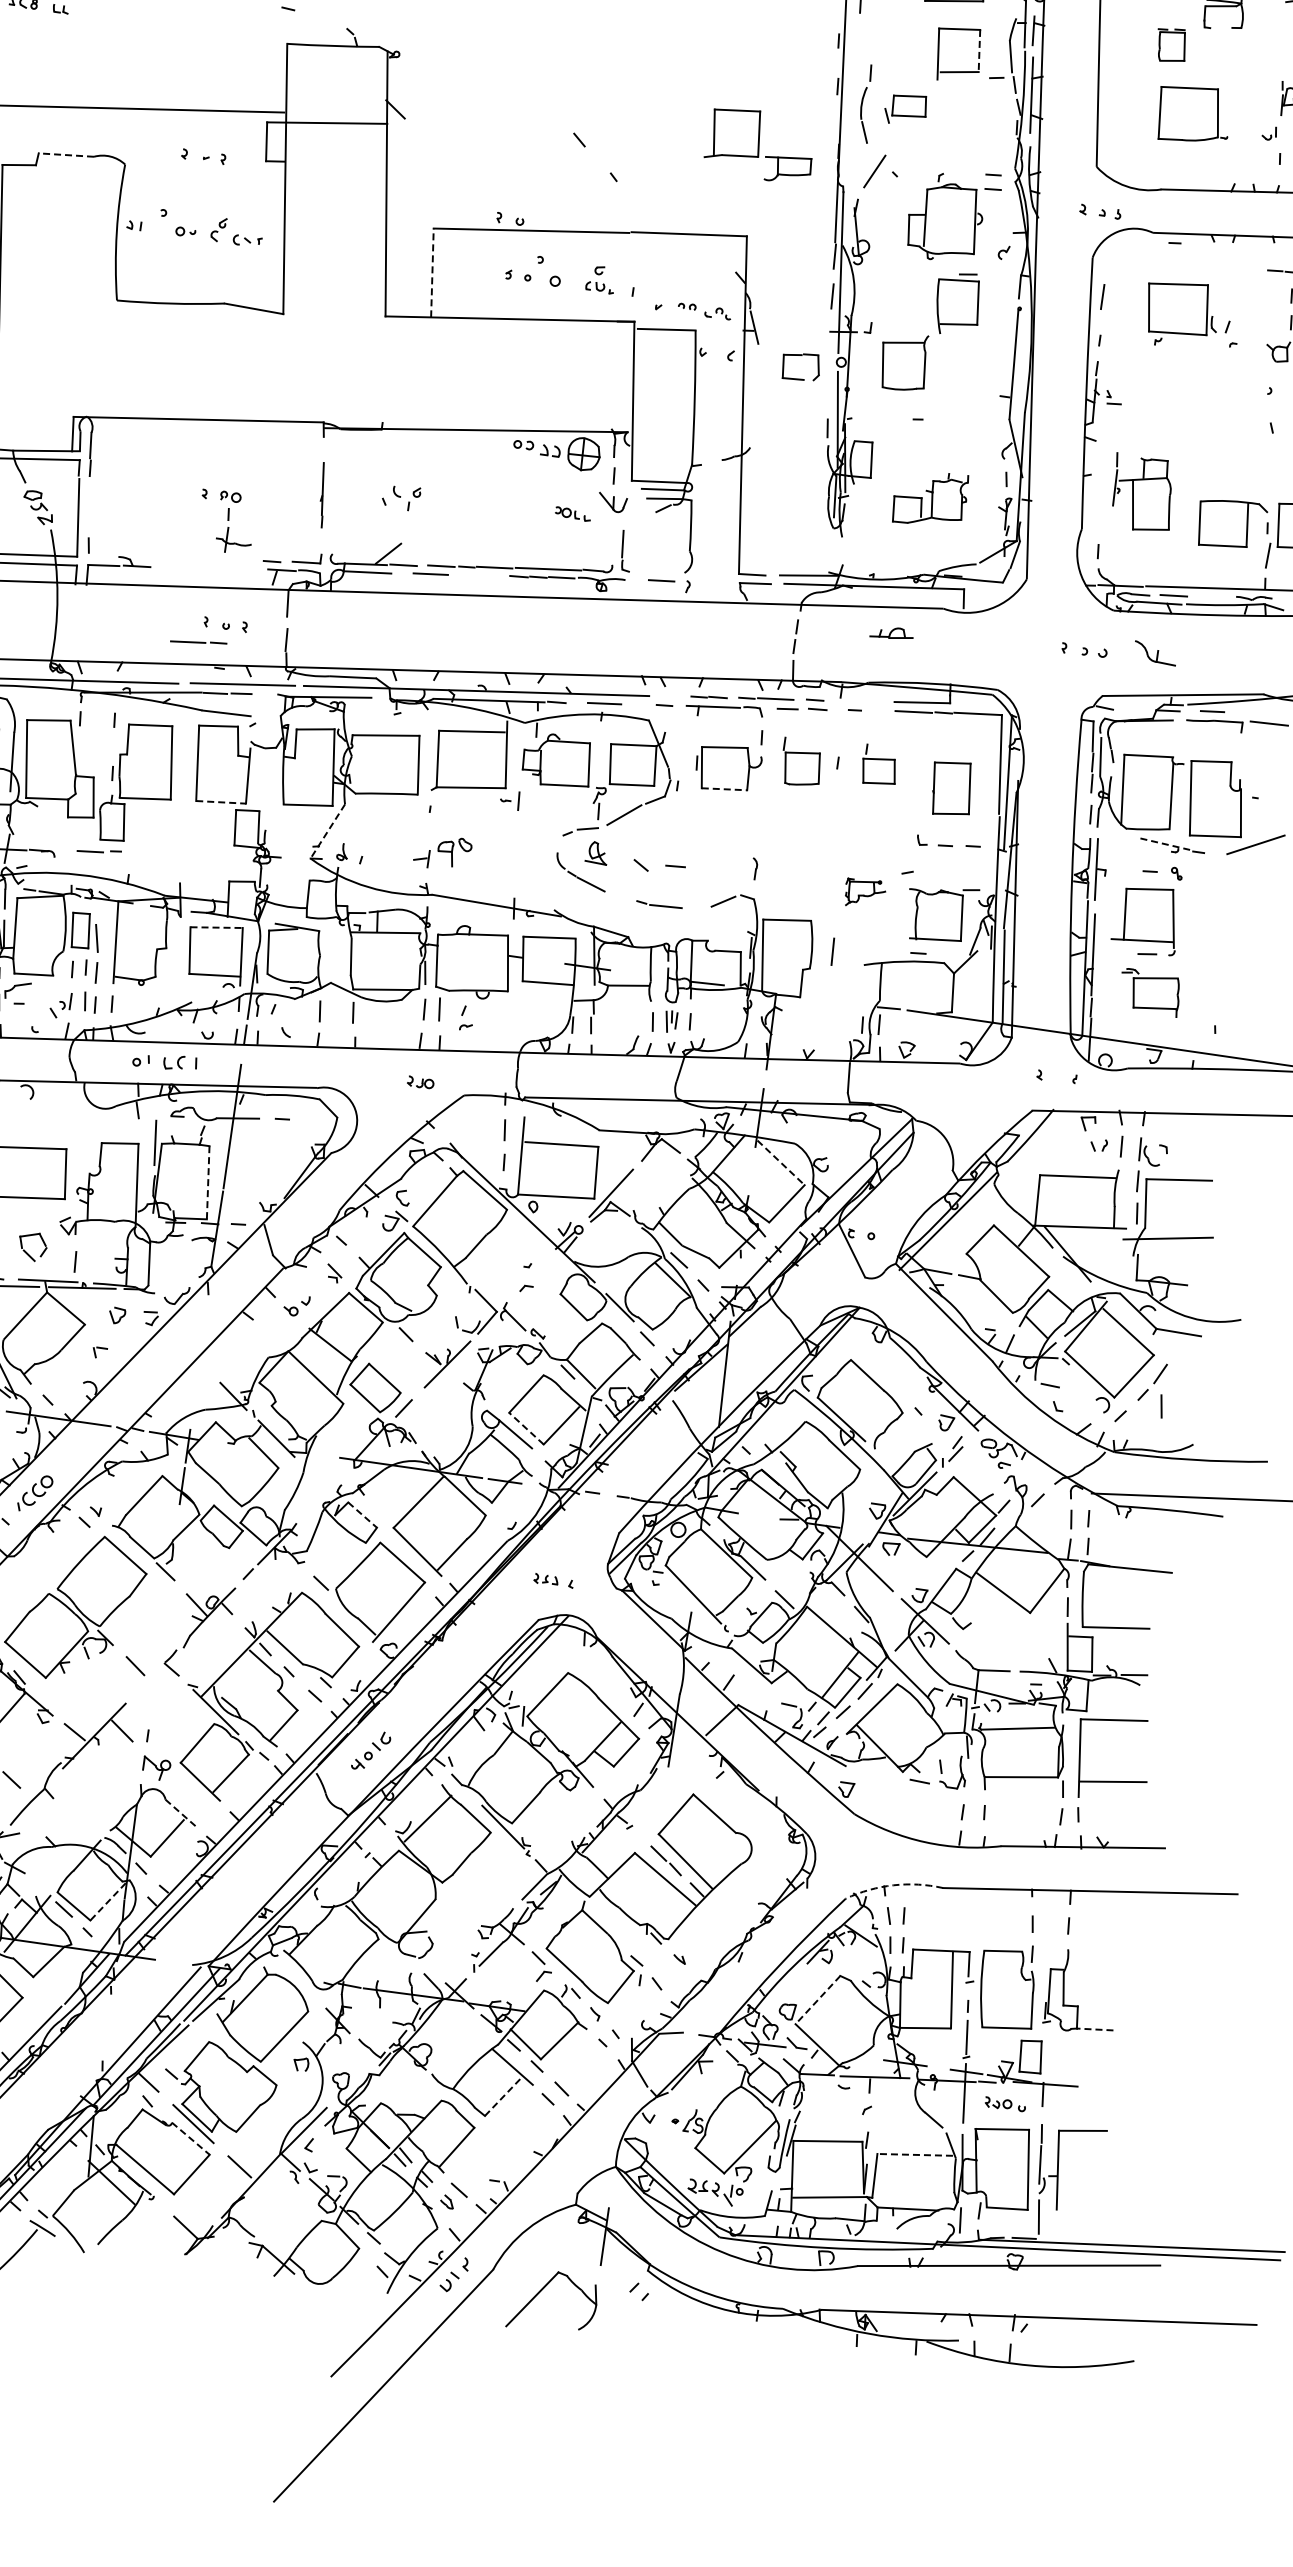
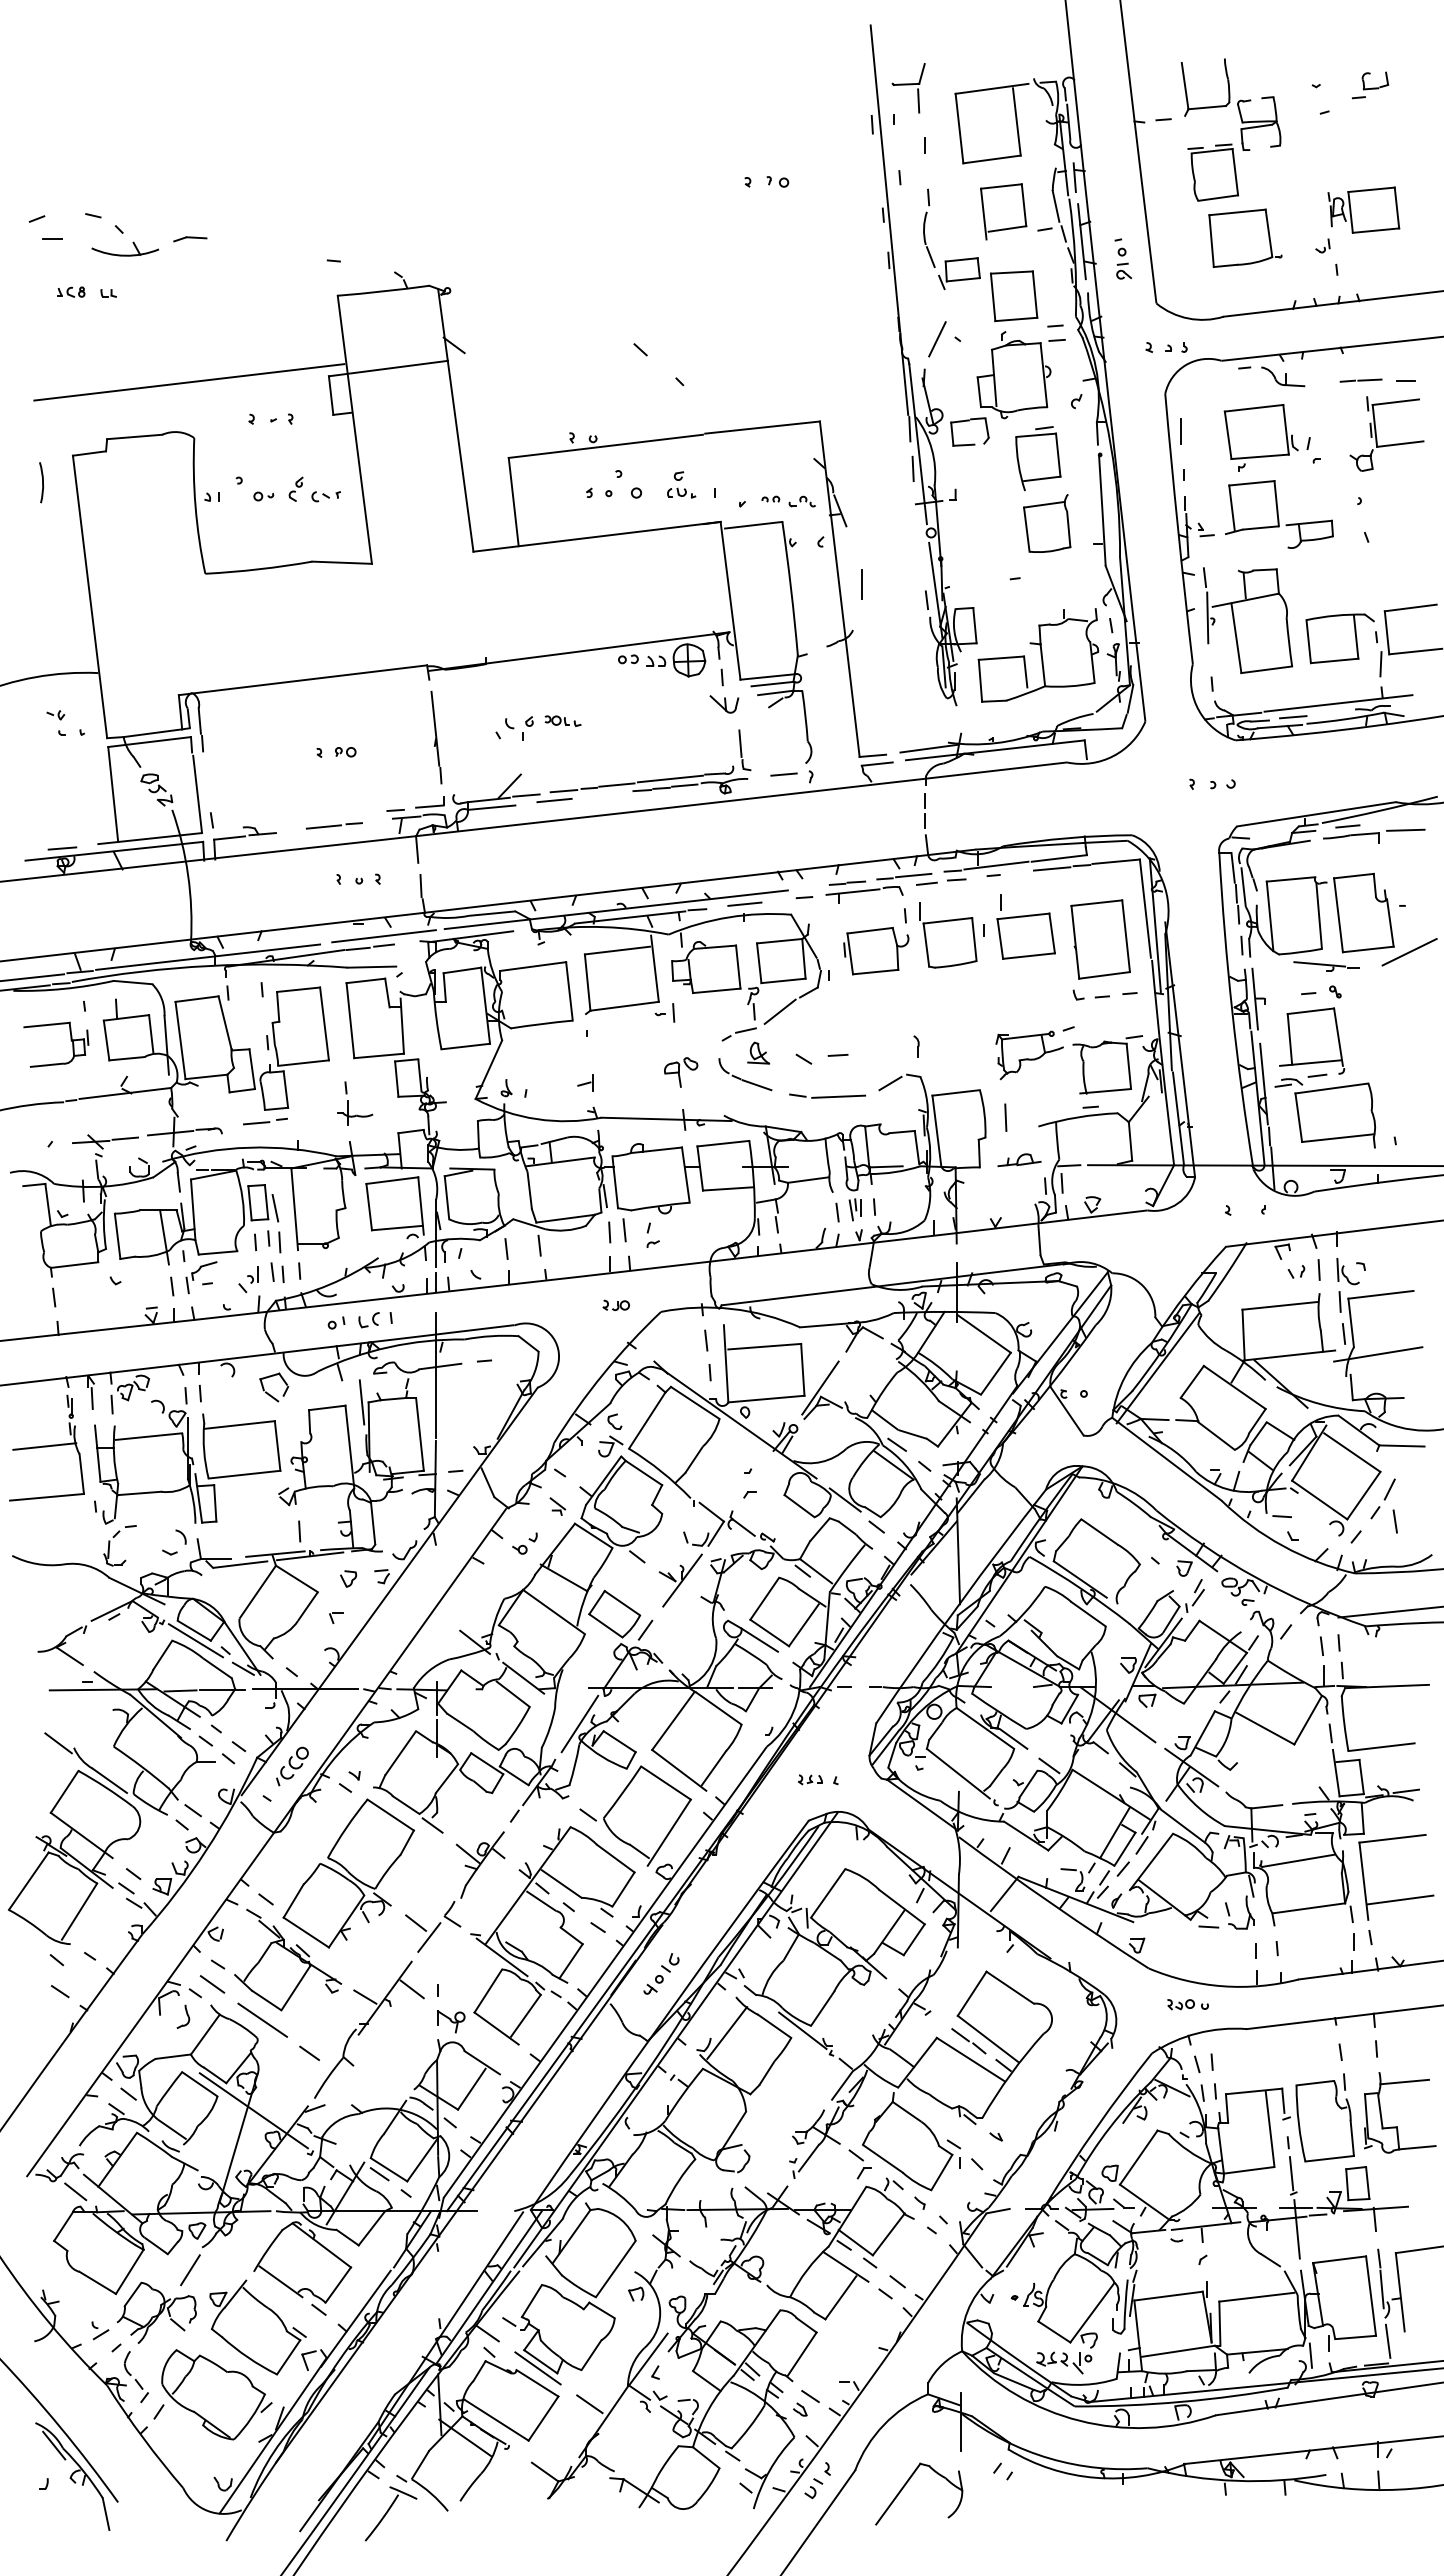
part: (1171, 45) -> (1213, 172), size x1.67
line: (979, 51) -> (1024, 205), dashed -> solid
part: (867, 103) -> (929, 228), moved
part: (1069, 117) -> (1122, 258), added
part: (957, 139) -> (1014, 296), added
part: (760, 145) -> (1279, 514), moved
line: (66, 154) -> (134, 436), dashed -> solid
line: (432, 272) -> (513, 501), dashed -> solid
part: (802, 356) -> (969, 421), moved
part: (904, 361) -> (1047, 523), moved
line: (765, 403) -> (861, 584), added
part: (1143, 493) -> (1248, 620), size x1.43
part: (322, 495) -> (436, 737), size x1.43
part: (930, 498) -> (1038, 655), size x1.67
part: (572, 513) -> (562, 720), moved
part: (228, 530) -> (348, 1103), moved
part: (891, 633) -> (1019, 1160), moved
line: (198, 642) -> (334, 825), moved
part: (1155, 653) -> (1283, 376), moved
line: (859, 700) -> (996, 865), added
part: (801, 763) -> (948, 935), size x1.43
part: (879, 765) -> (1025, 926), size x1.67
part: (951, 788) -> (1100, 939), size x1.43
line: (724, 789) -> (875, 972), dashed -> solid
line: (221, 801) -> (379, 1055), dashed -> solid
line: (327, 832) -> (488, 1070), dashed -> solid
line: (1165, 844) -> (1320, 964), dashed -> solid
part: (454, 852) -> (681, 1072), moved
part: (865, 893) -> (1029, 1055), size x1.67
part: (659, 904) -> (827, 1095), size x1.67
line: (216, 927) -> (392, 1180), dashed -> solid
part: (1149, 992) -> (1325, 1113), size x1.67
line: (781, 1163) -> (984, 1334), dashed -> solid
line: (207, 1182) -> (419, 1434), dashed -> solid
part: (27, 1252) -> (269, 1393), moved
line: (526, 1428) -> (769, 1632), dashed -> solid
line: (325, 1491) -> (579, 1723), added
line: (363, 1515) -> (620, 1741), dashed -> solid
line: (146, 1682) -> (429, 1937), added
line: (181, 1814) -> (482, 2063), dashed -> solid
arc: (893, 1885) -> (1197, 2033), dashed -> solid
line: (108, 1901) -> (422, 2160), dashed -> solid
line: (1091, 1962) -> (1404, 2081), added
line: (817, 1999) -> (1138, 2157), dashed -> solid
line: (1094, 2029) -> (1416, 2147), dashed -> solid
line: (503, 2096) -> (841, 2297), dashed -> solid
part: (1004, 2104) -> (1187, 2004), moved
line: (190, 2138) -> (537, 2383), dashed -> solid
line: (914, 2155) -> (1256, 2297), dashed -> solid

